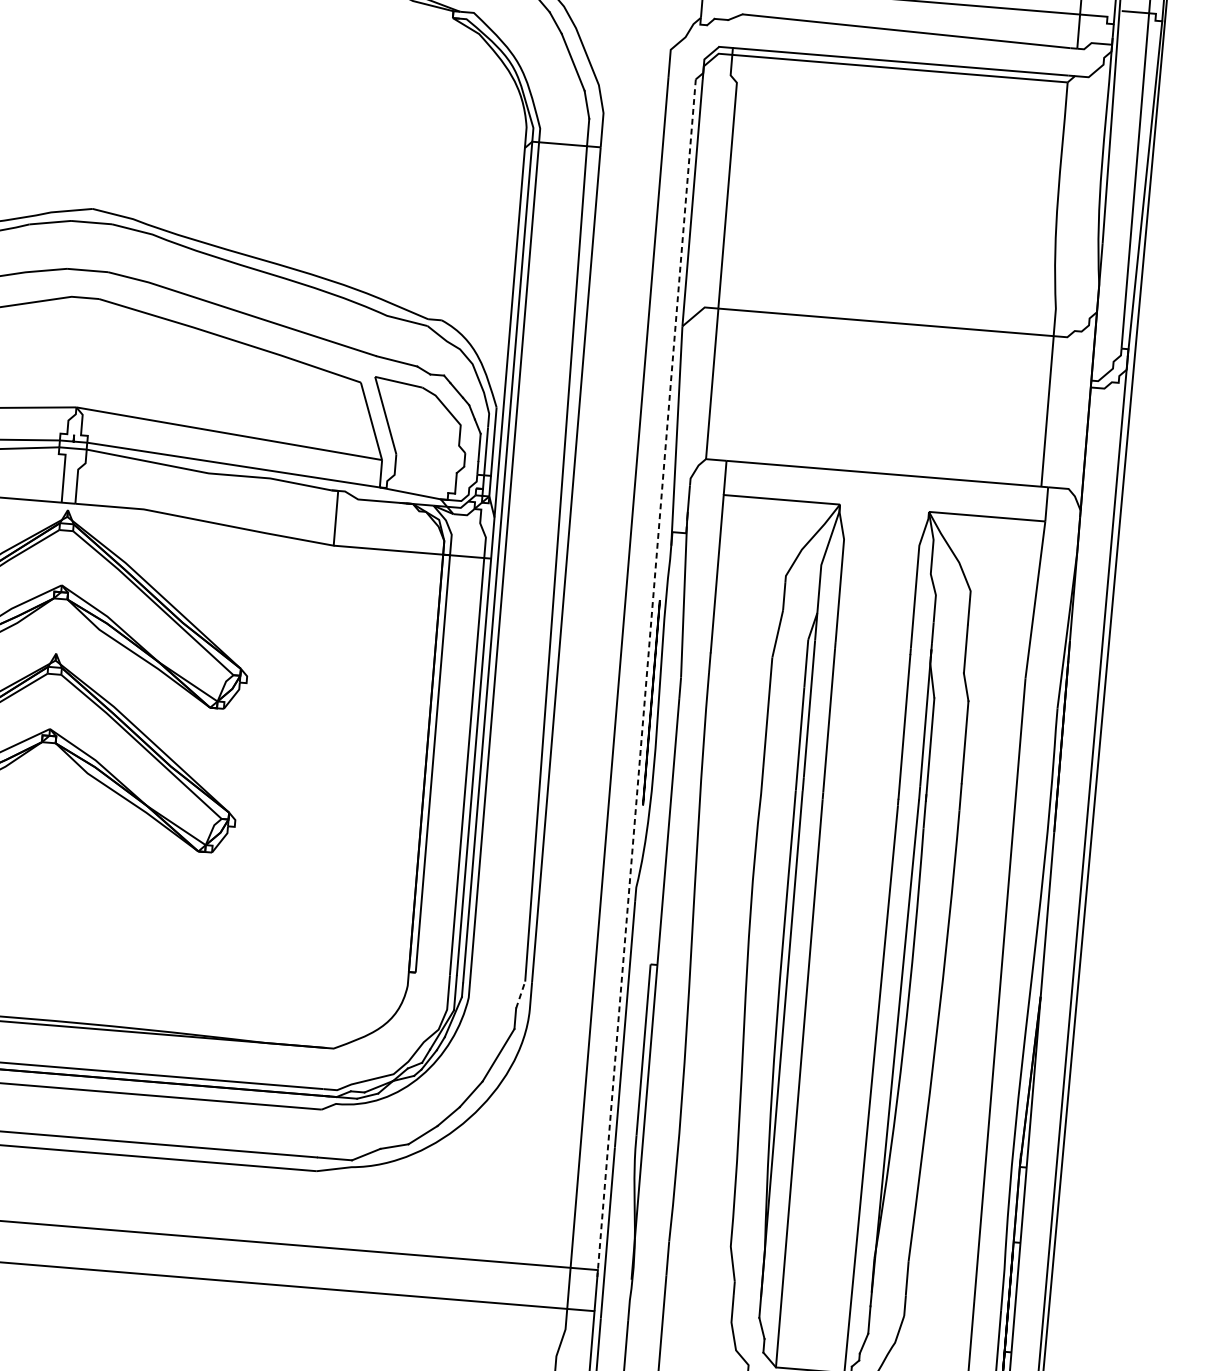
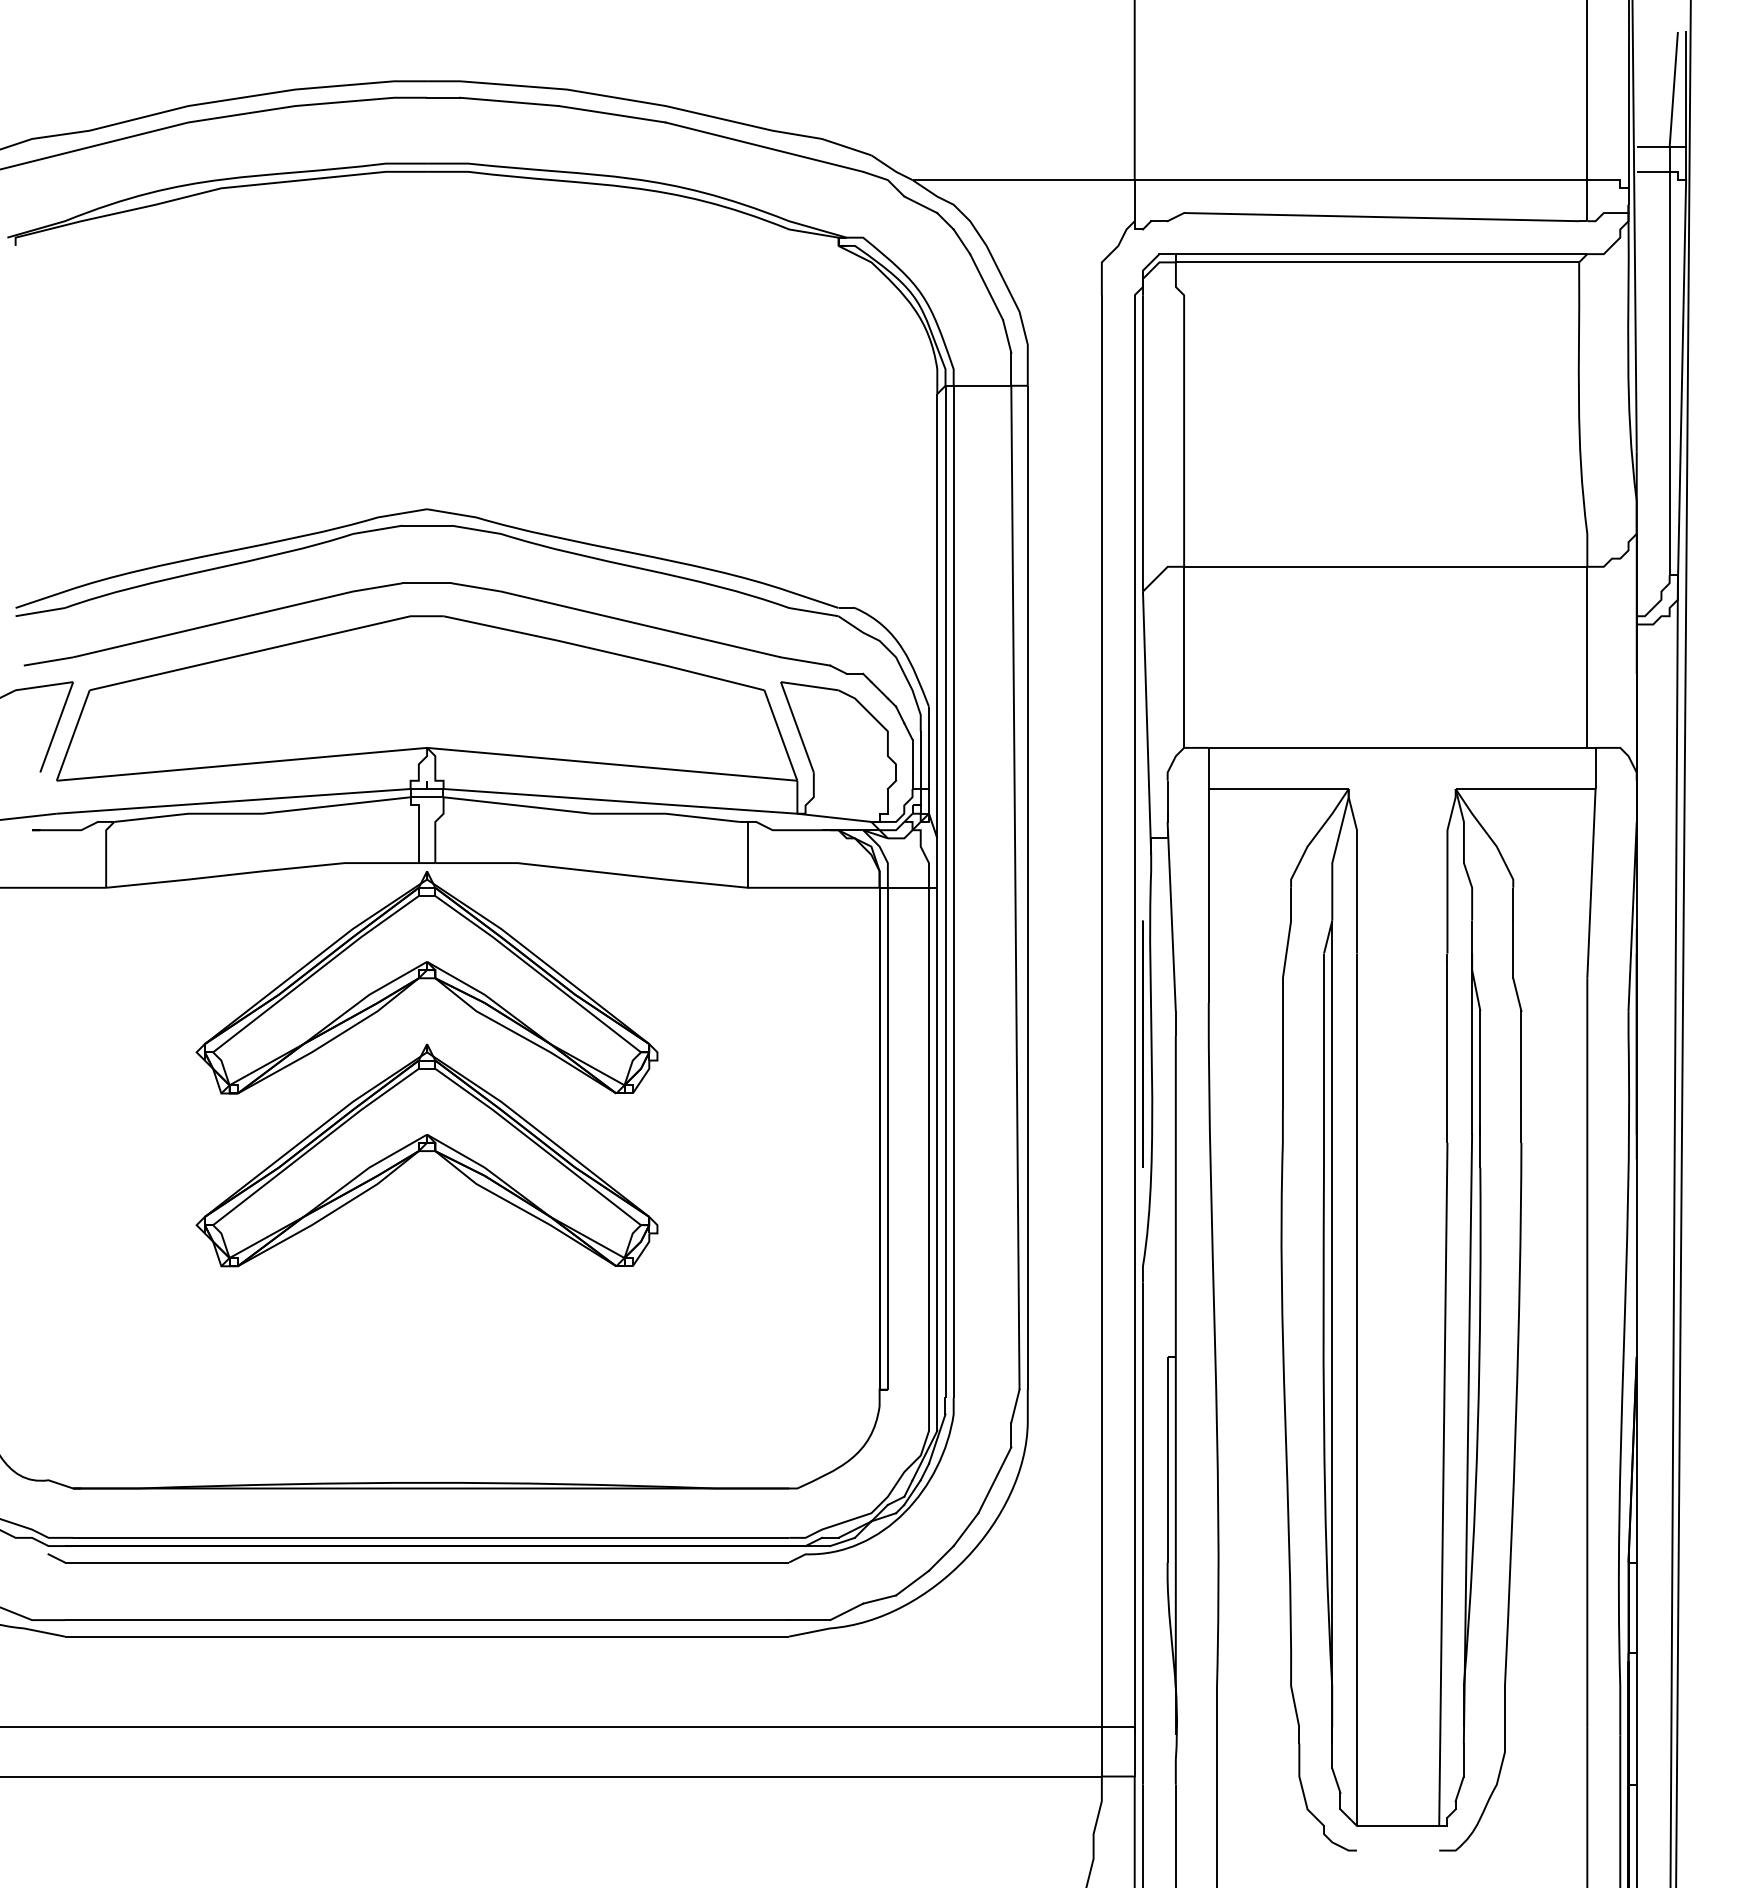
line: (646, 678) -> (1134, 1015), dashed -> solid
line: (520, 995) -> (1015, 1406), dashed -> solid

